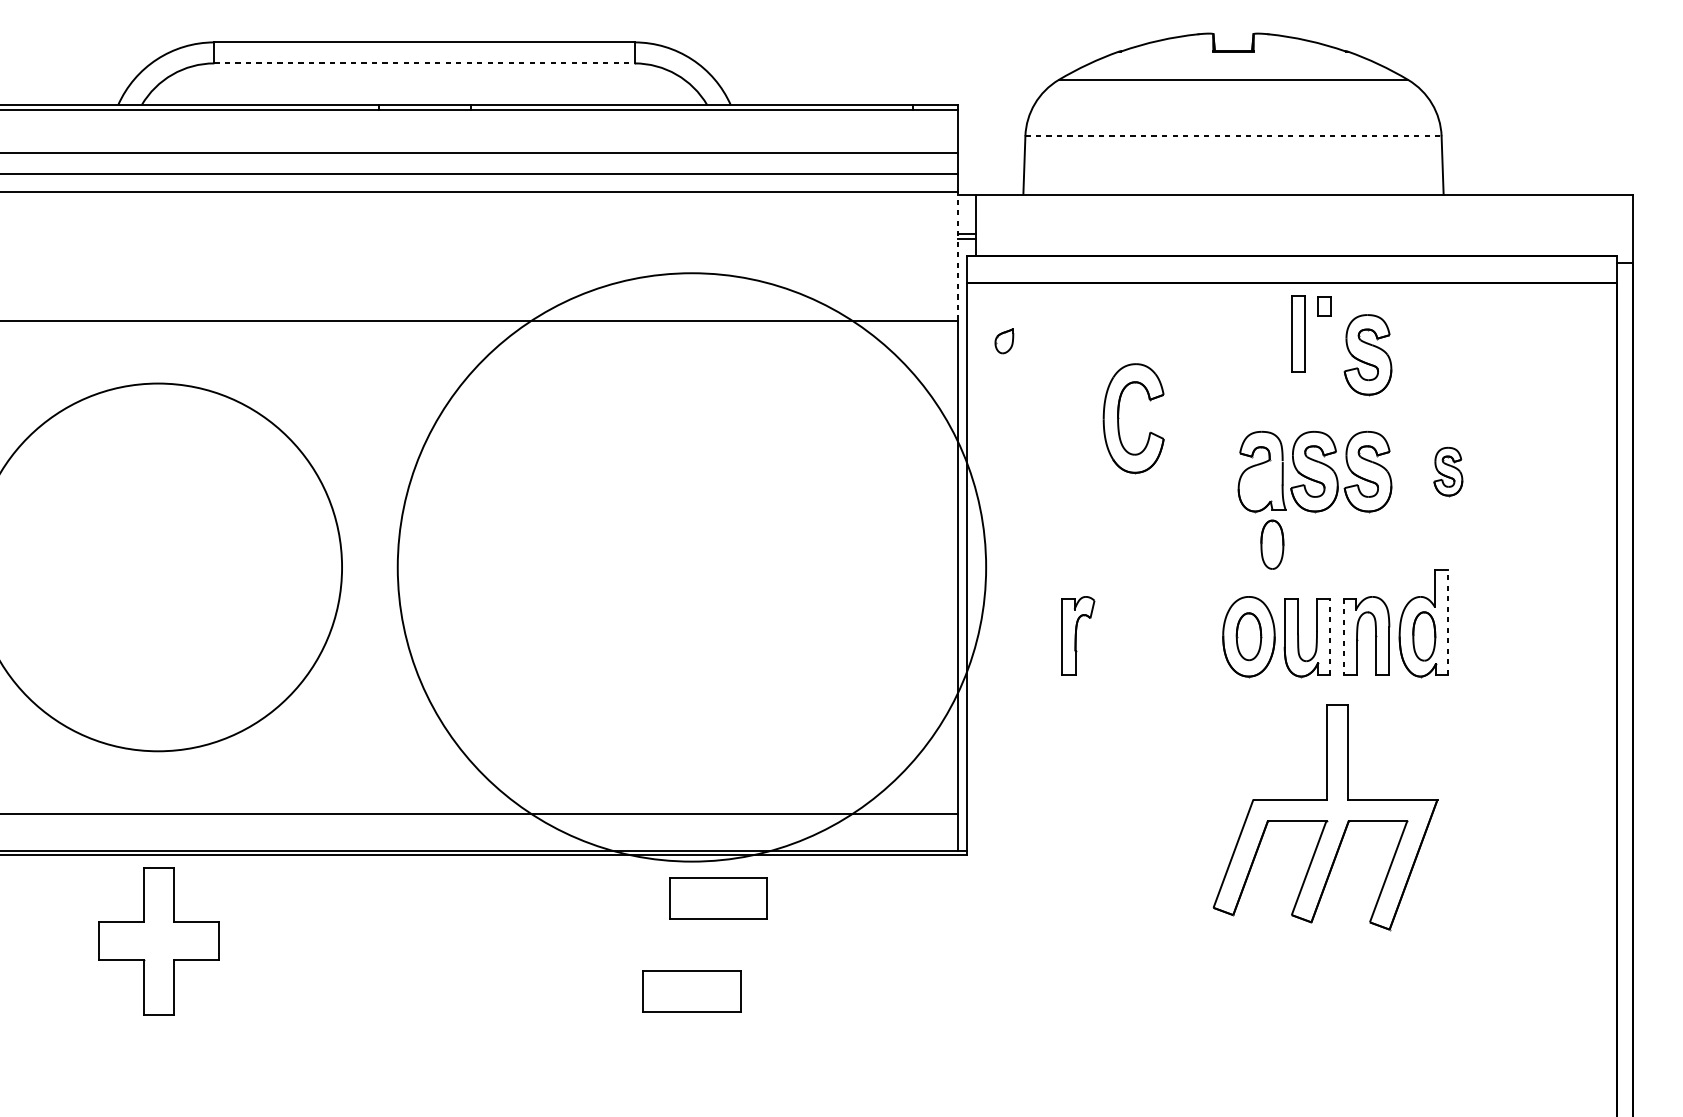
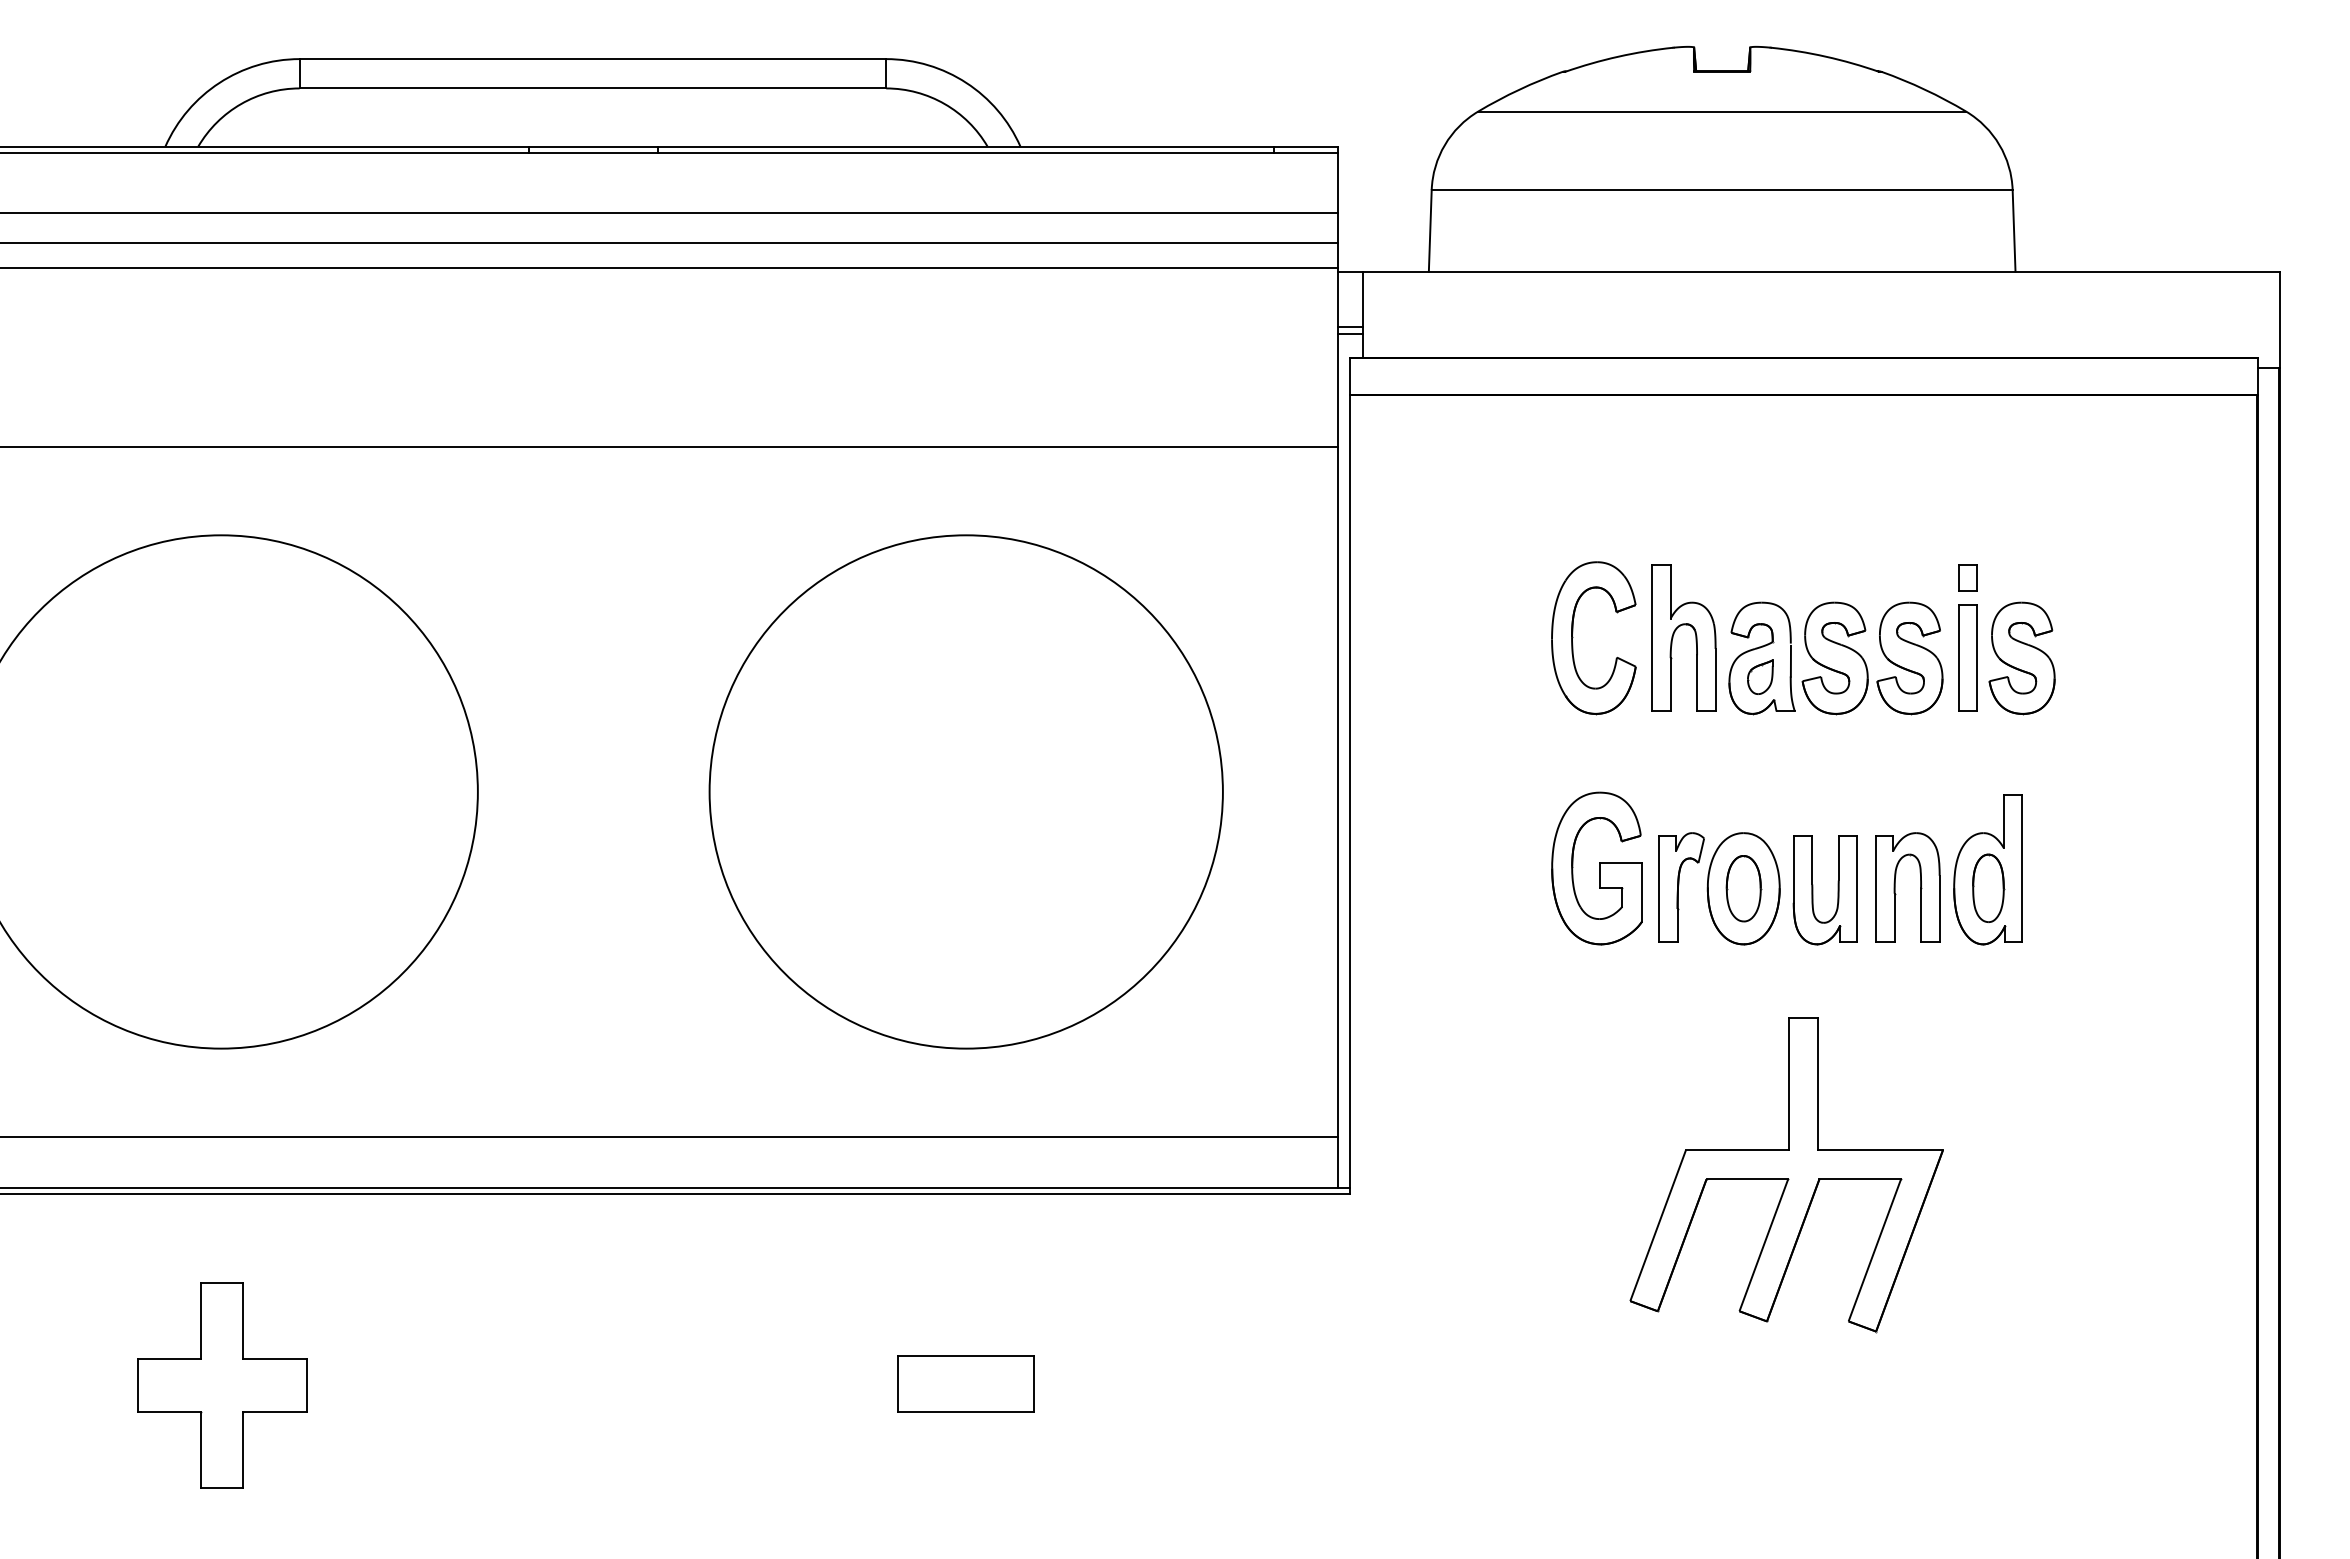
line: (424, 63) -> (593, 88), dashed -> solid
line: (1233, 136) -> (1722, 190), dashed -> solid
line: (958, 256) -> (1338, 357), dashed -> solid
part: (1323, 306) -> (1967, 577), moved
part: (1298, 333) -> (1967, 657), moved
part: (1004, 340) -> (1760, 676), moved
part: (1367, 355) -> (1909, 495), removed
part: (1119, 418) -> (1573, 637), moved
part: (1200, 453) -> (1675, 632), added
part: (1447, 471) -> (2021, 658), size x1.67
part: (1272, 544) -> (1776, 759), removed
circle: (691, 567) -> (965, 791), size x0.62
part: (1143, 622) -> (1596, 868), added
line: (1448, 622) -> (2022, 868), dashed -> solid
part: (1078, 635) -> (1681, 887), moved
line: (1330, 636) -> (1857, 888), dashed -> solid
line: (1344, 637) -> (1876, 889), dashed -> solid
part: (1325, 817) -> (1786, 1175), moved
part: (717, 898) -> (1002, 1253), removed
part: (159, 941) -> (222, 1385), moved

